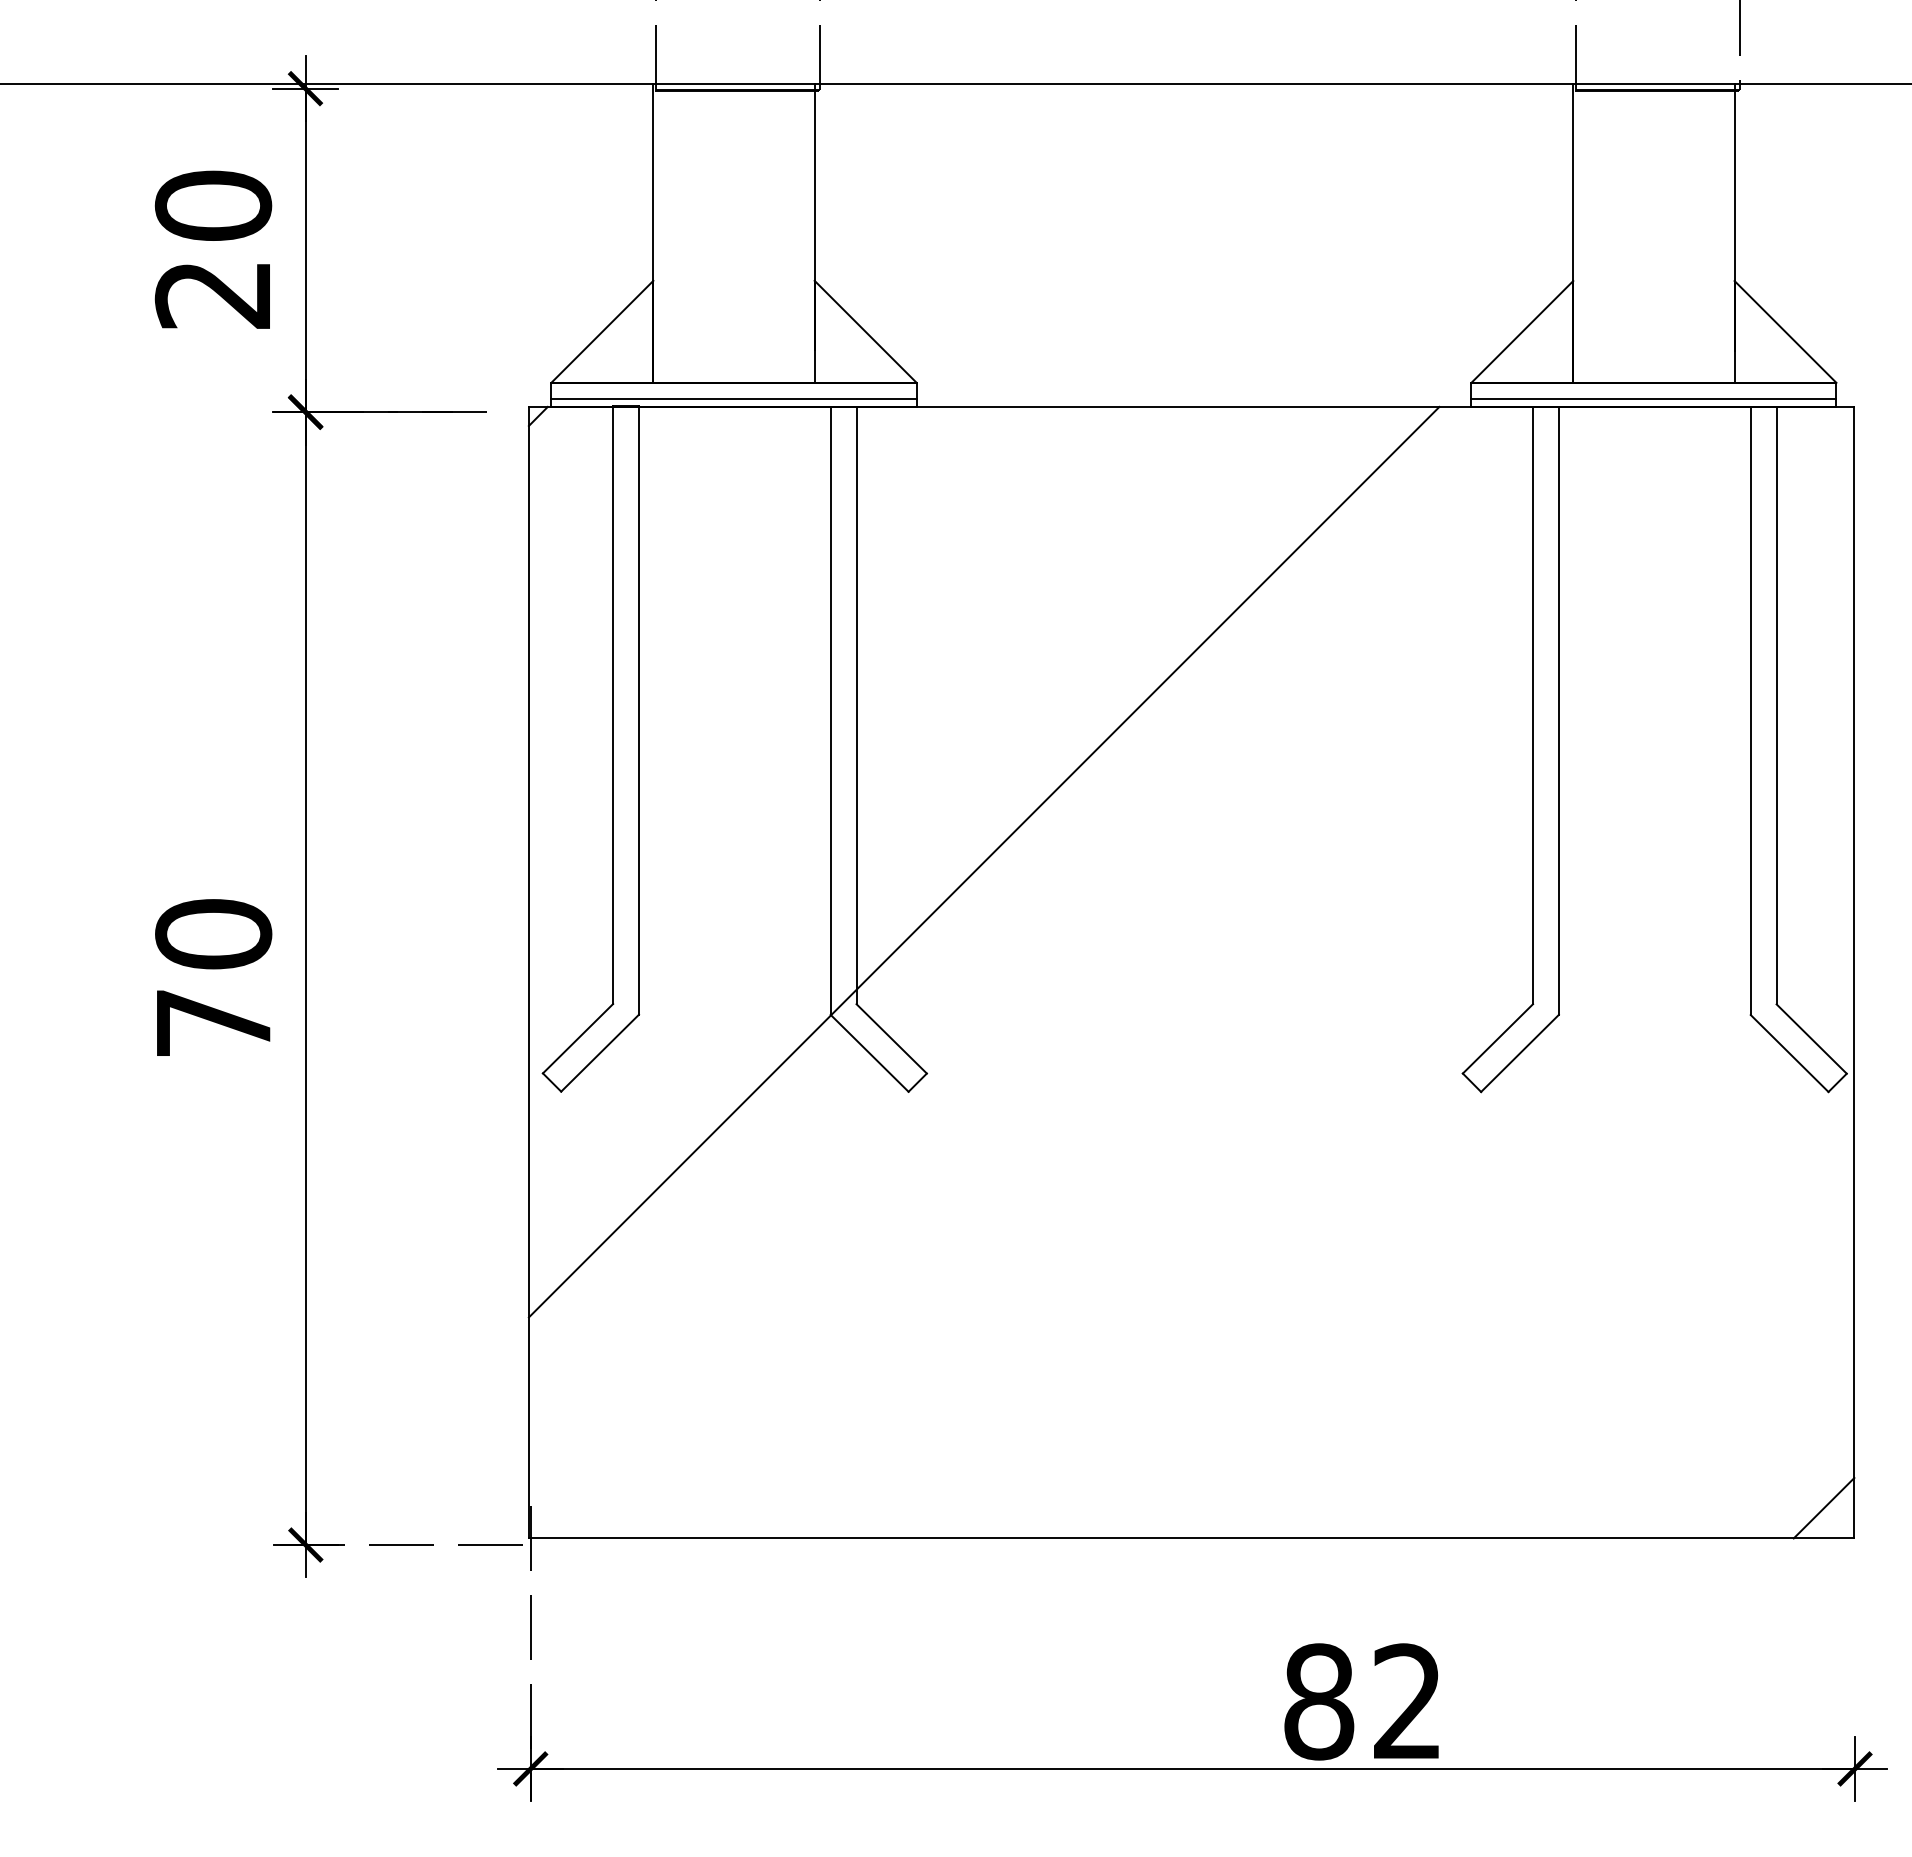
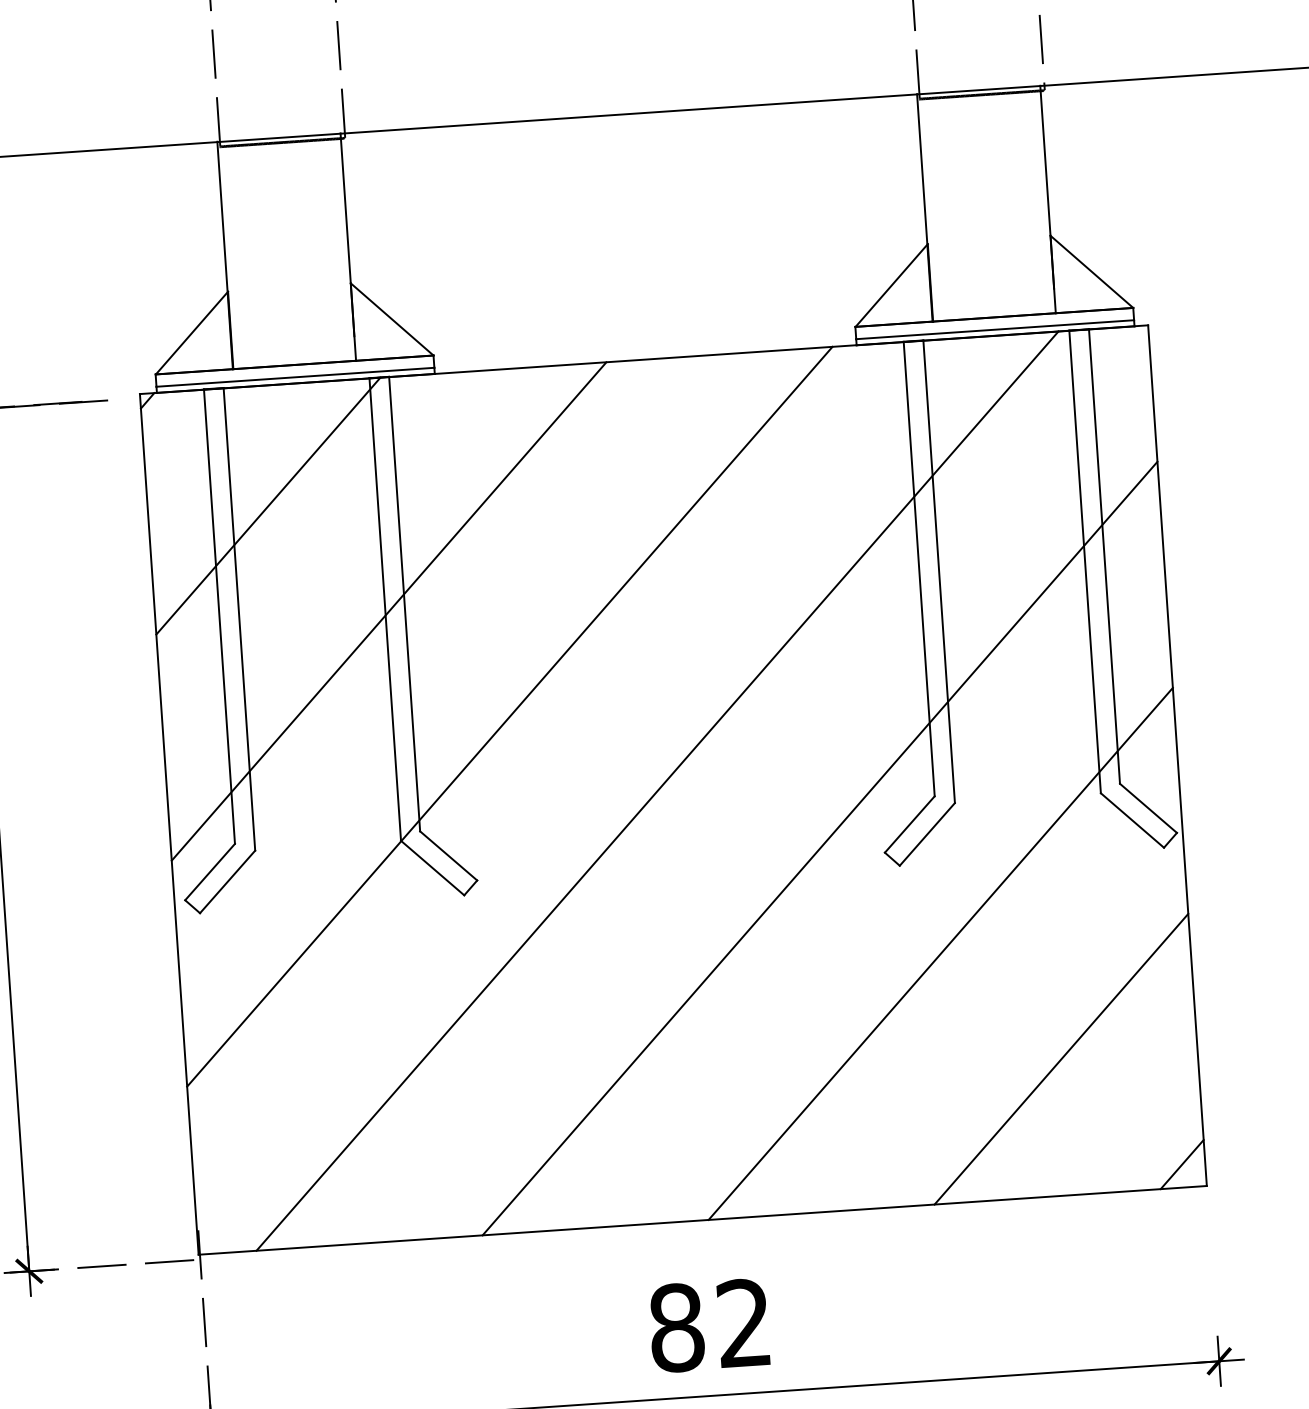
line: (686, 564) -> (267, 505), added
line: (835, 713) -> (389, 611), added
line: (1170, 972) -> (657, 790), added
line: (1378, 1062) -> (820, 848), added
line: (1526, 1210) -> (940, 953), added
line: (1675, 1359) -> (1061, 1059), added
text: (1361, 1701) -> (709, 1325), moved

